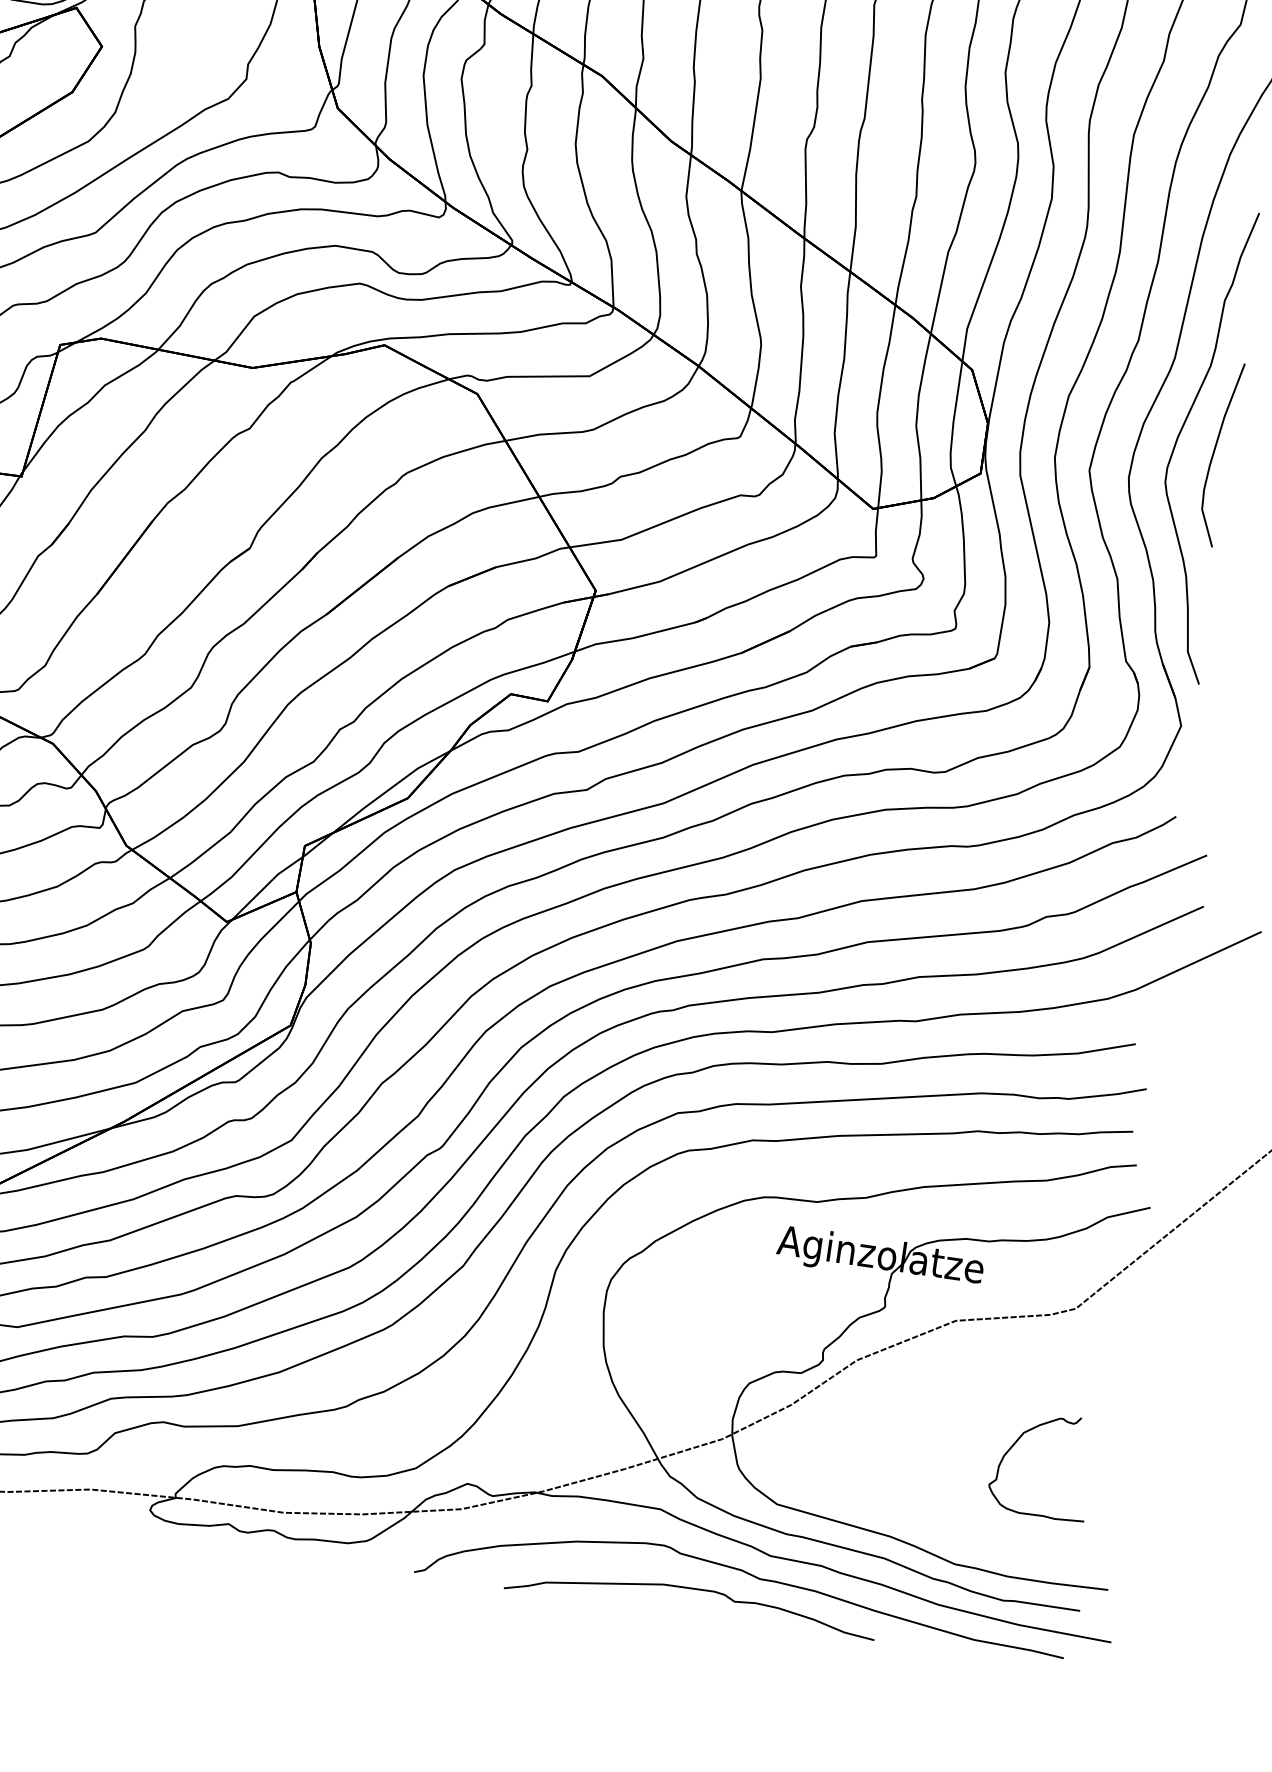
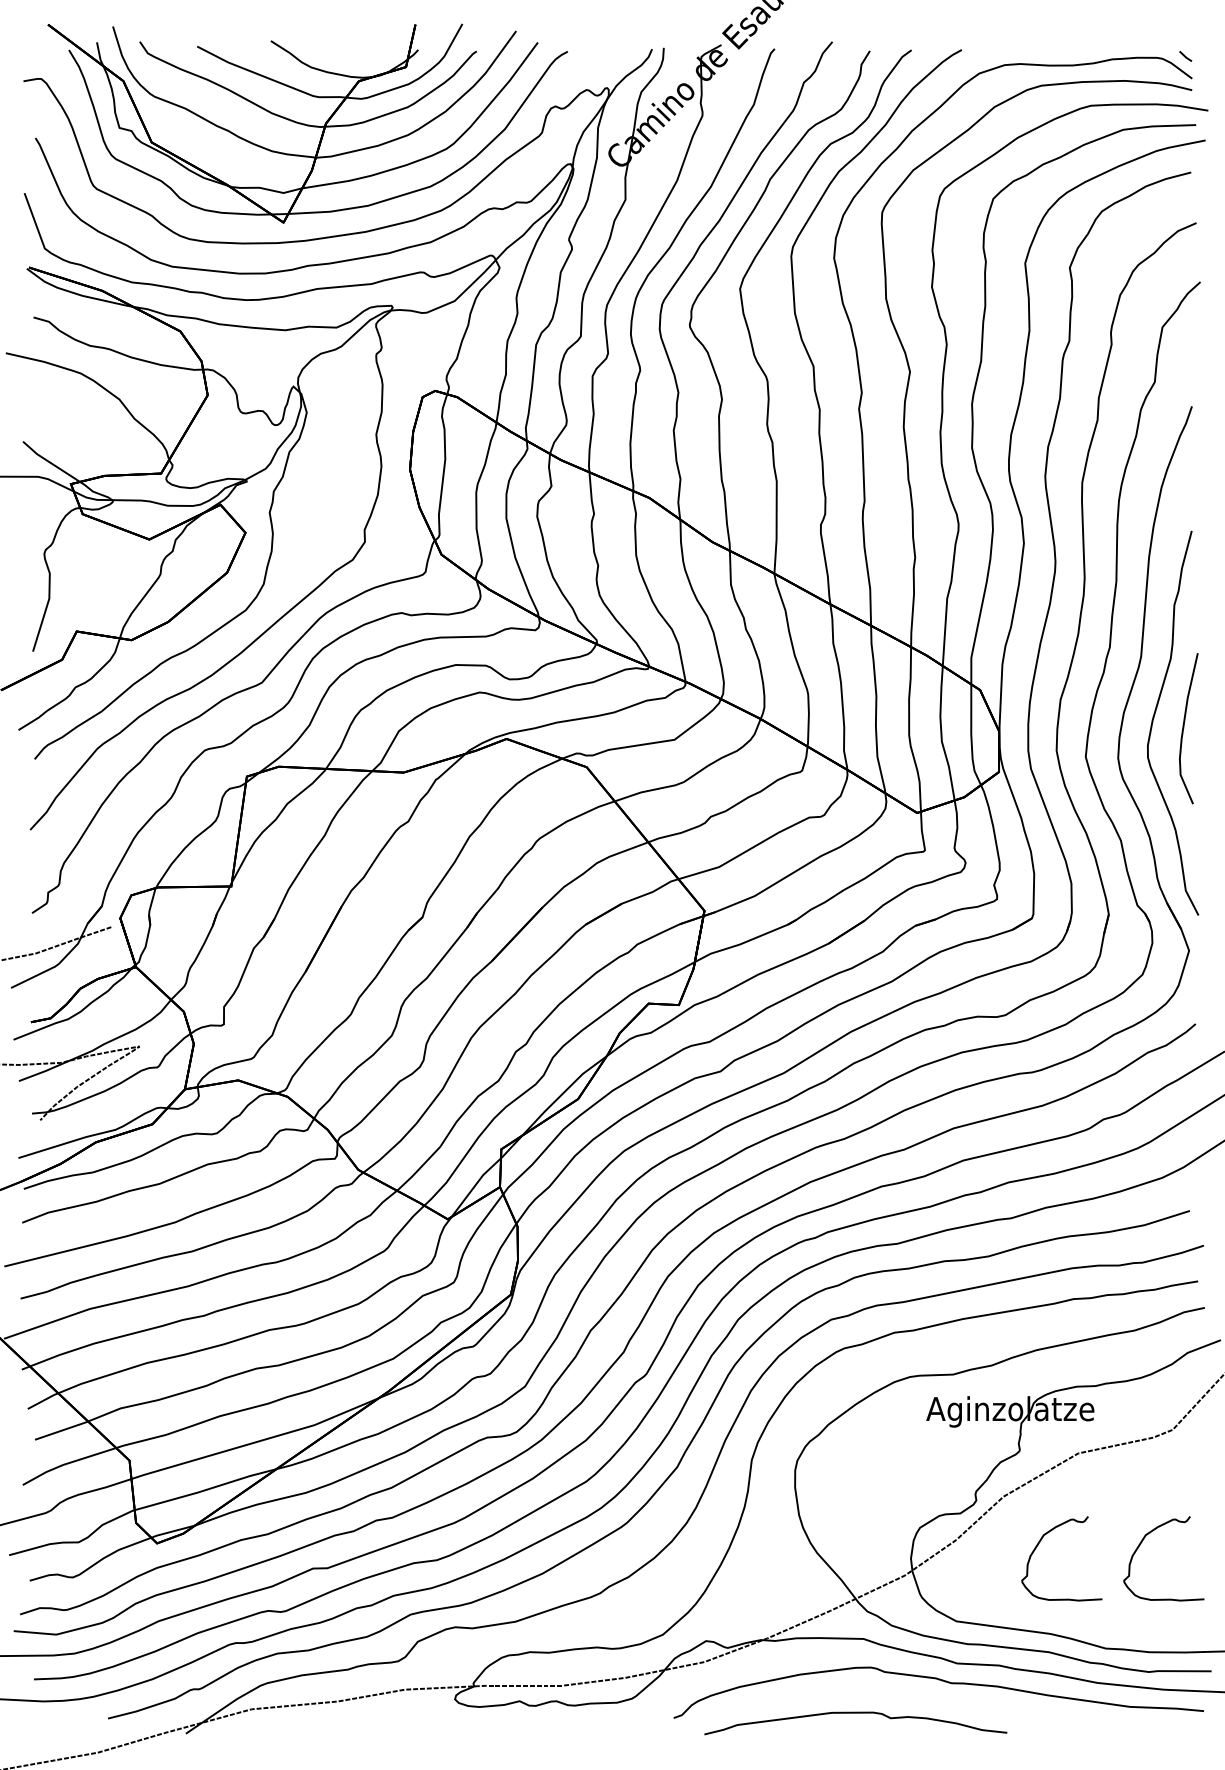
curve: (893, 1422) -> (1040, 1542), added
curve: (692, 1589) -> (855, 1713), moved

